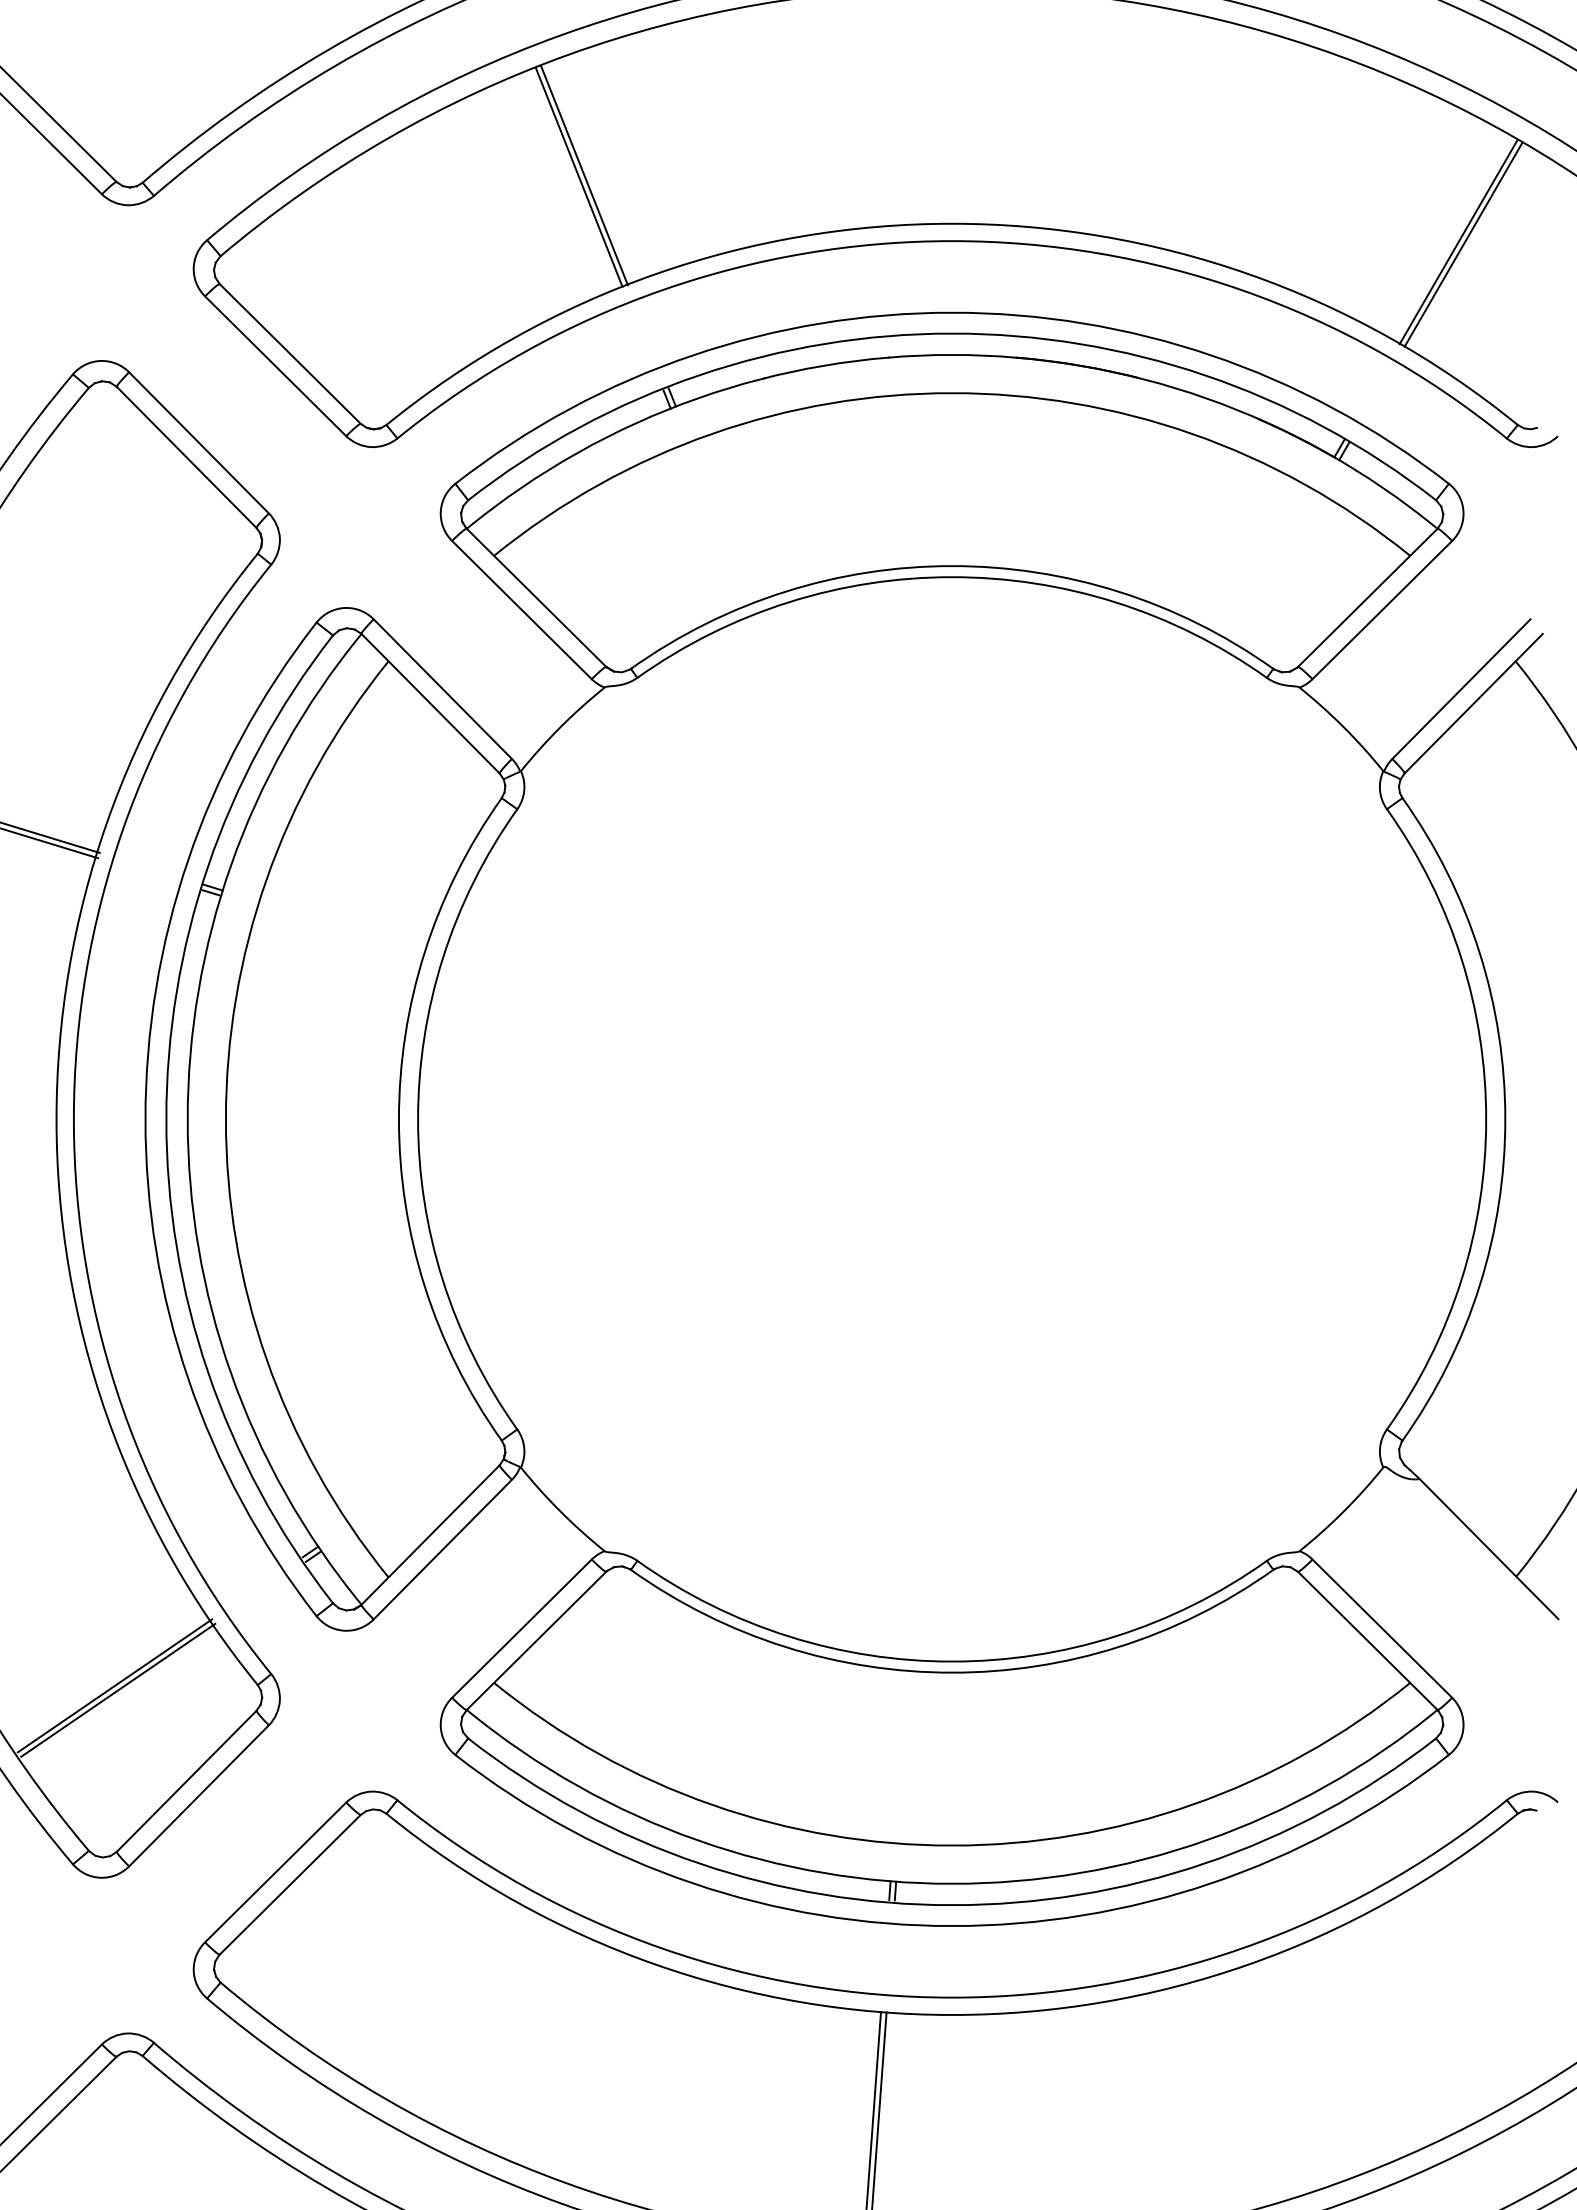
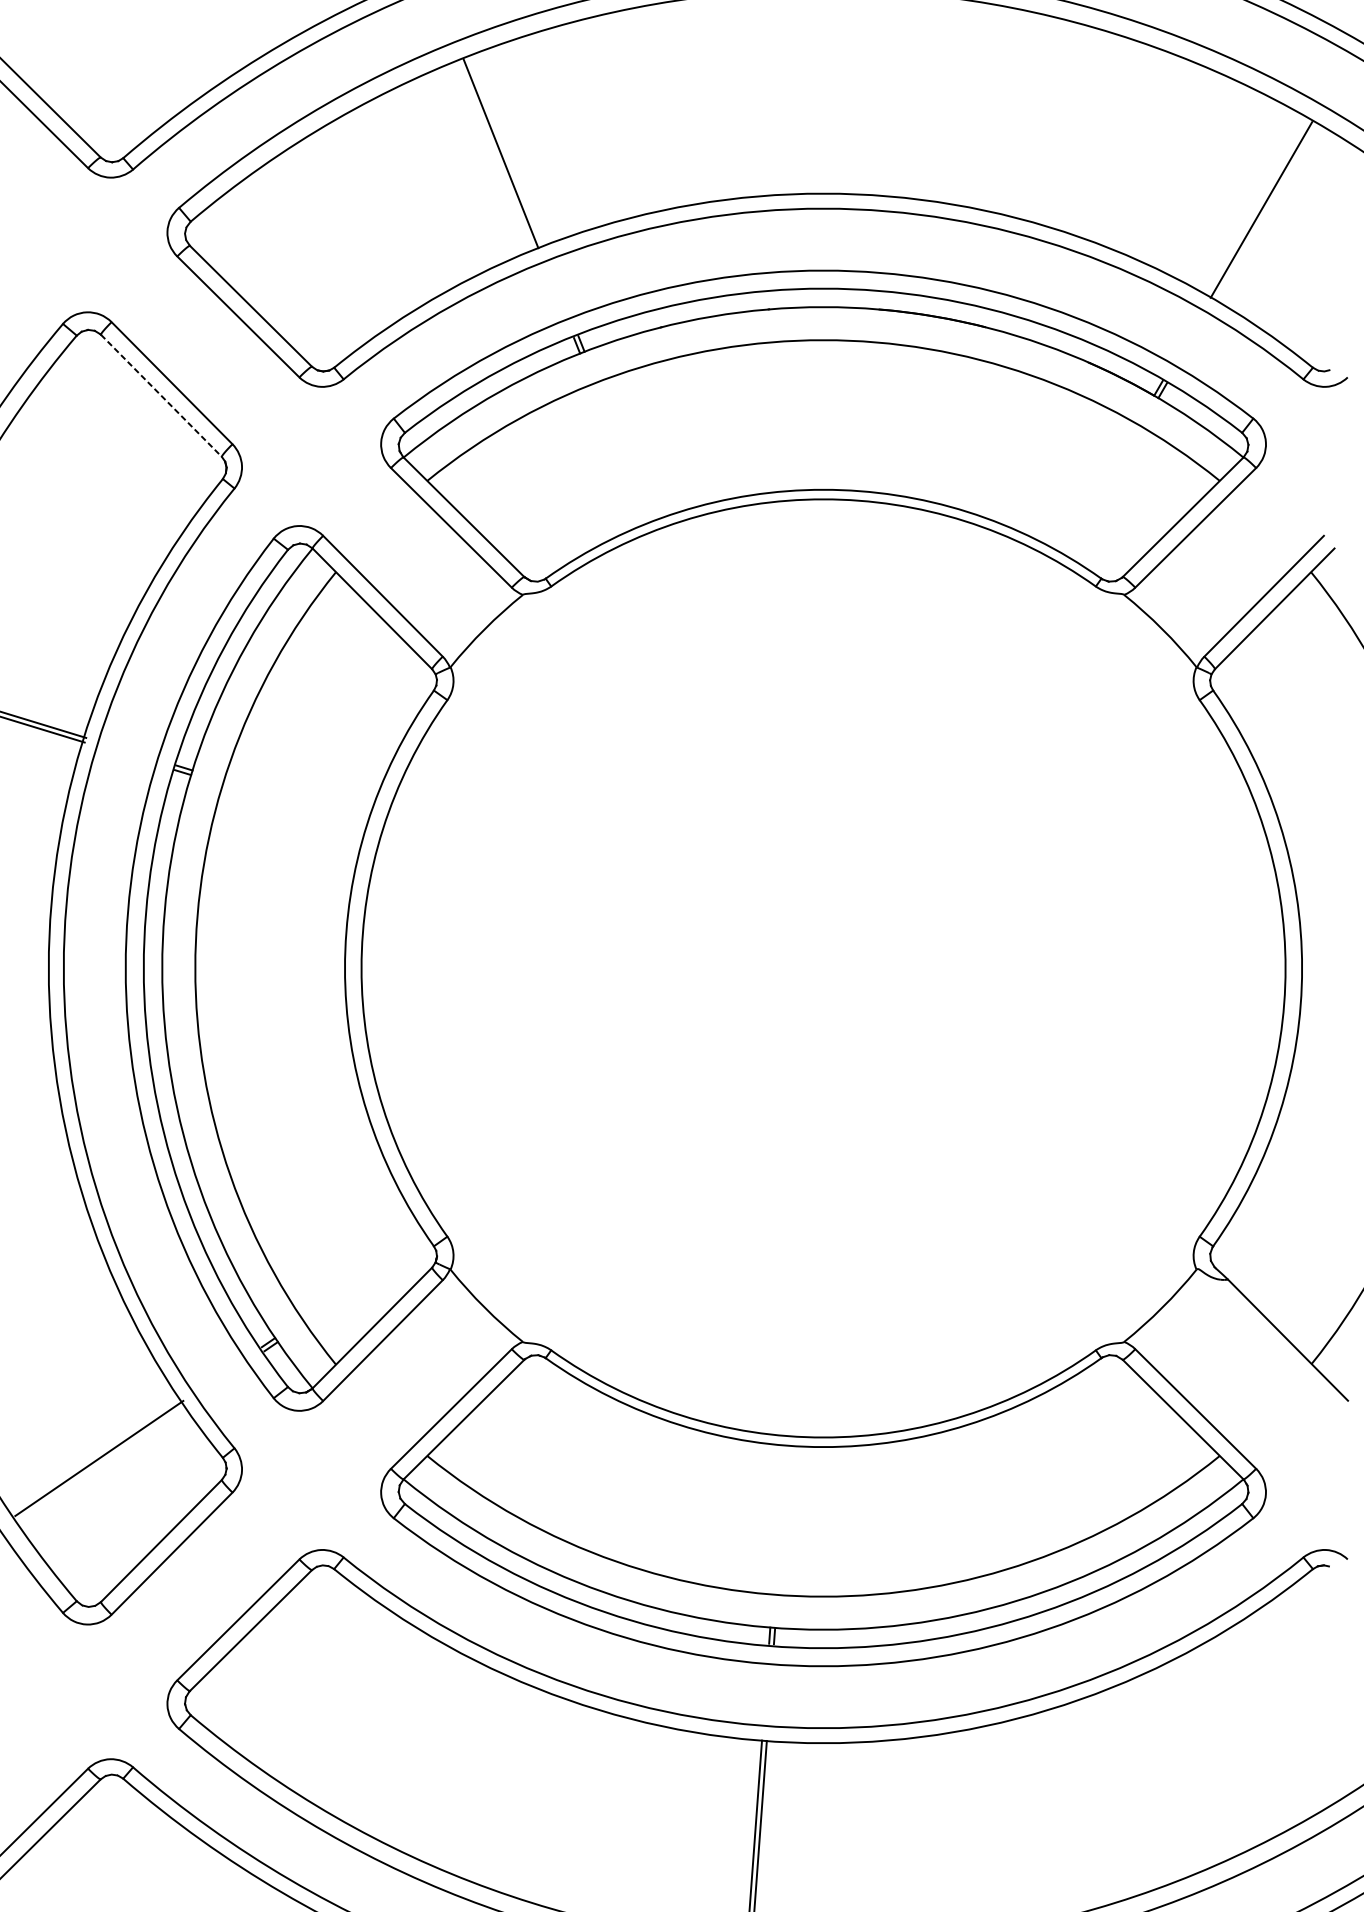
line: (584, 175) -> (505, 151), removed
line: (1462, 244) -> (1265, 211), removed
line: (187, 457) -> (162, 395), solid -> dashed
line: (118, 1689) -> (102, 1461), removed

